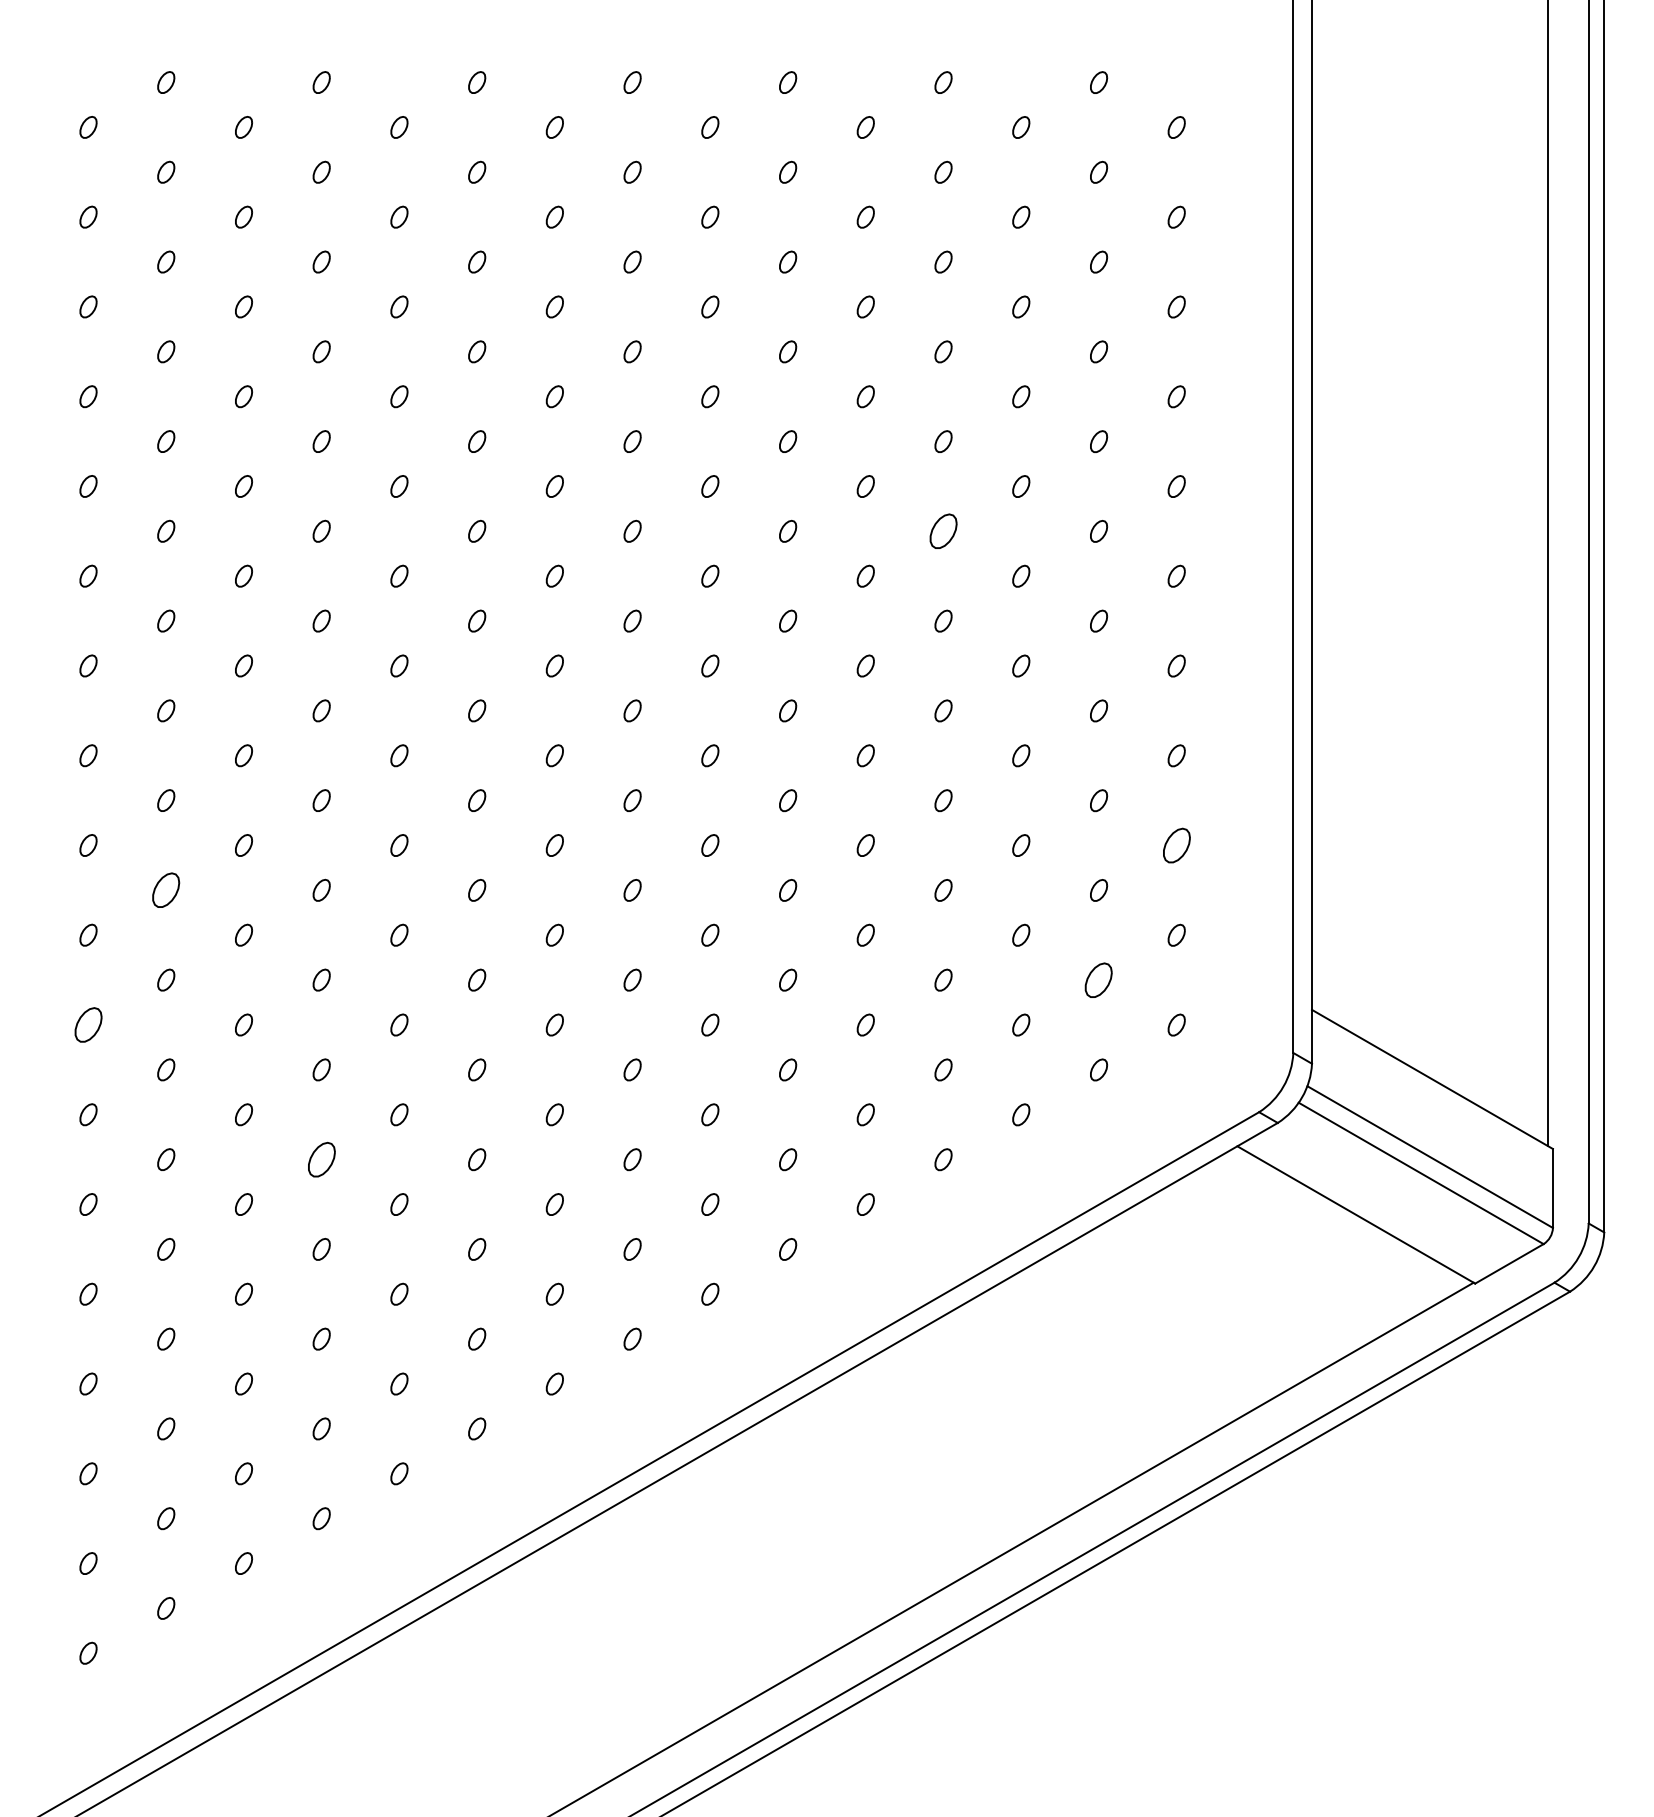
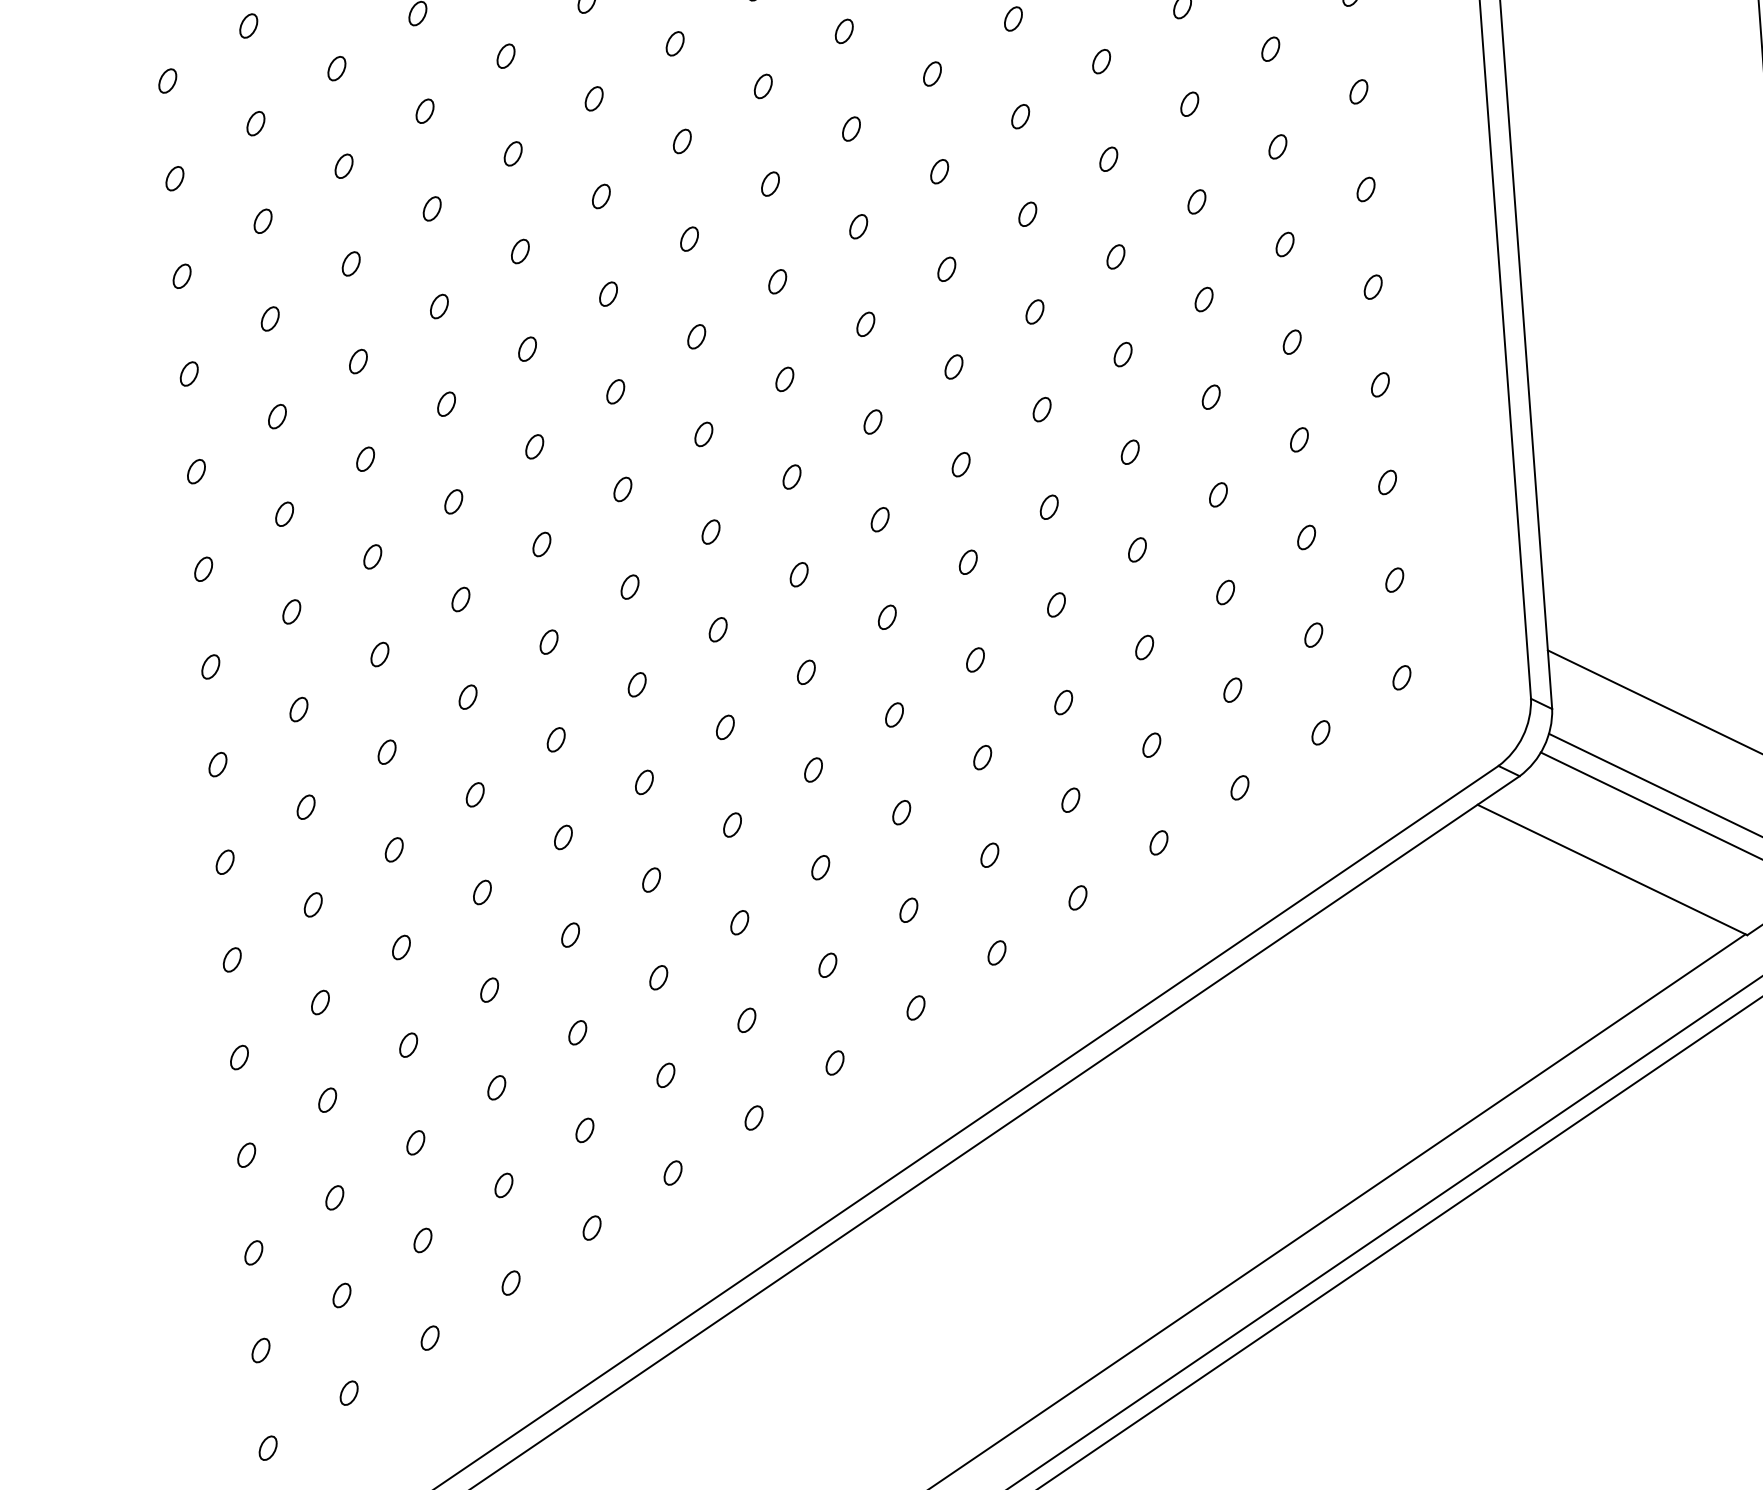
part: (943, 531) -> (1108, 159), size x0.62
part: (1176, 845) -> (1387, 482), size x0.62
part: (166, 890) -> (292, 612), size x0.62
part: (1099, 979) -> (1314, 634), size x0.62
part: (88, 1024) -> (217, 764), size x0.62
part: (321, 1159) -> (482, 892), size x0.62

